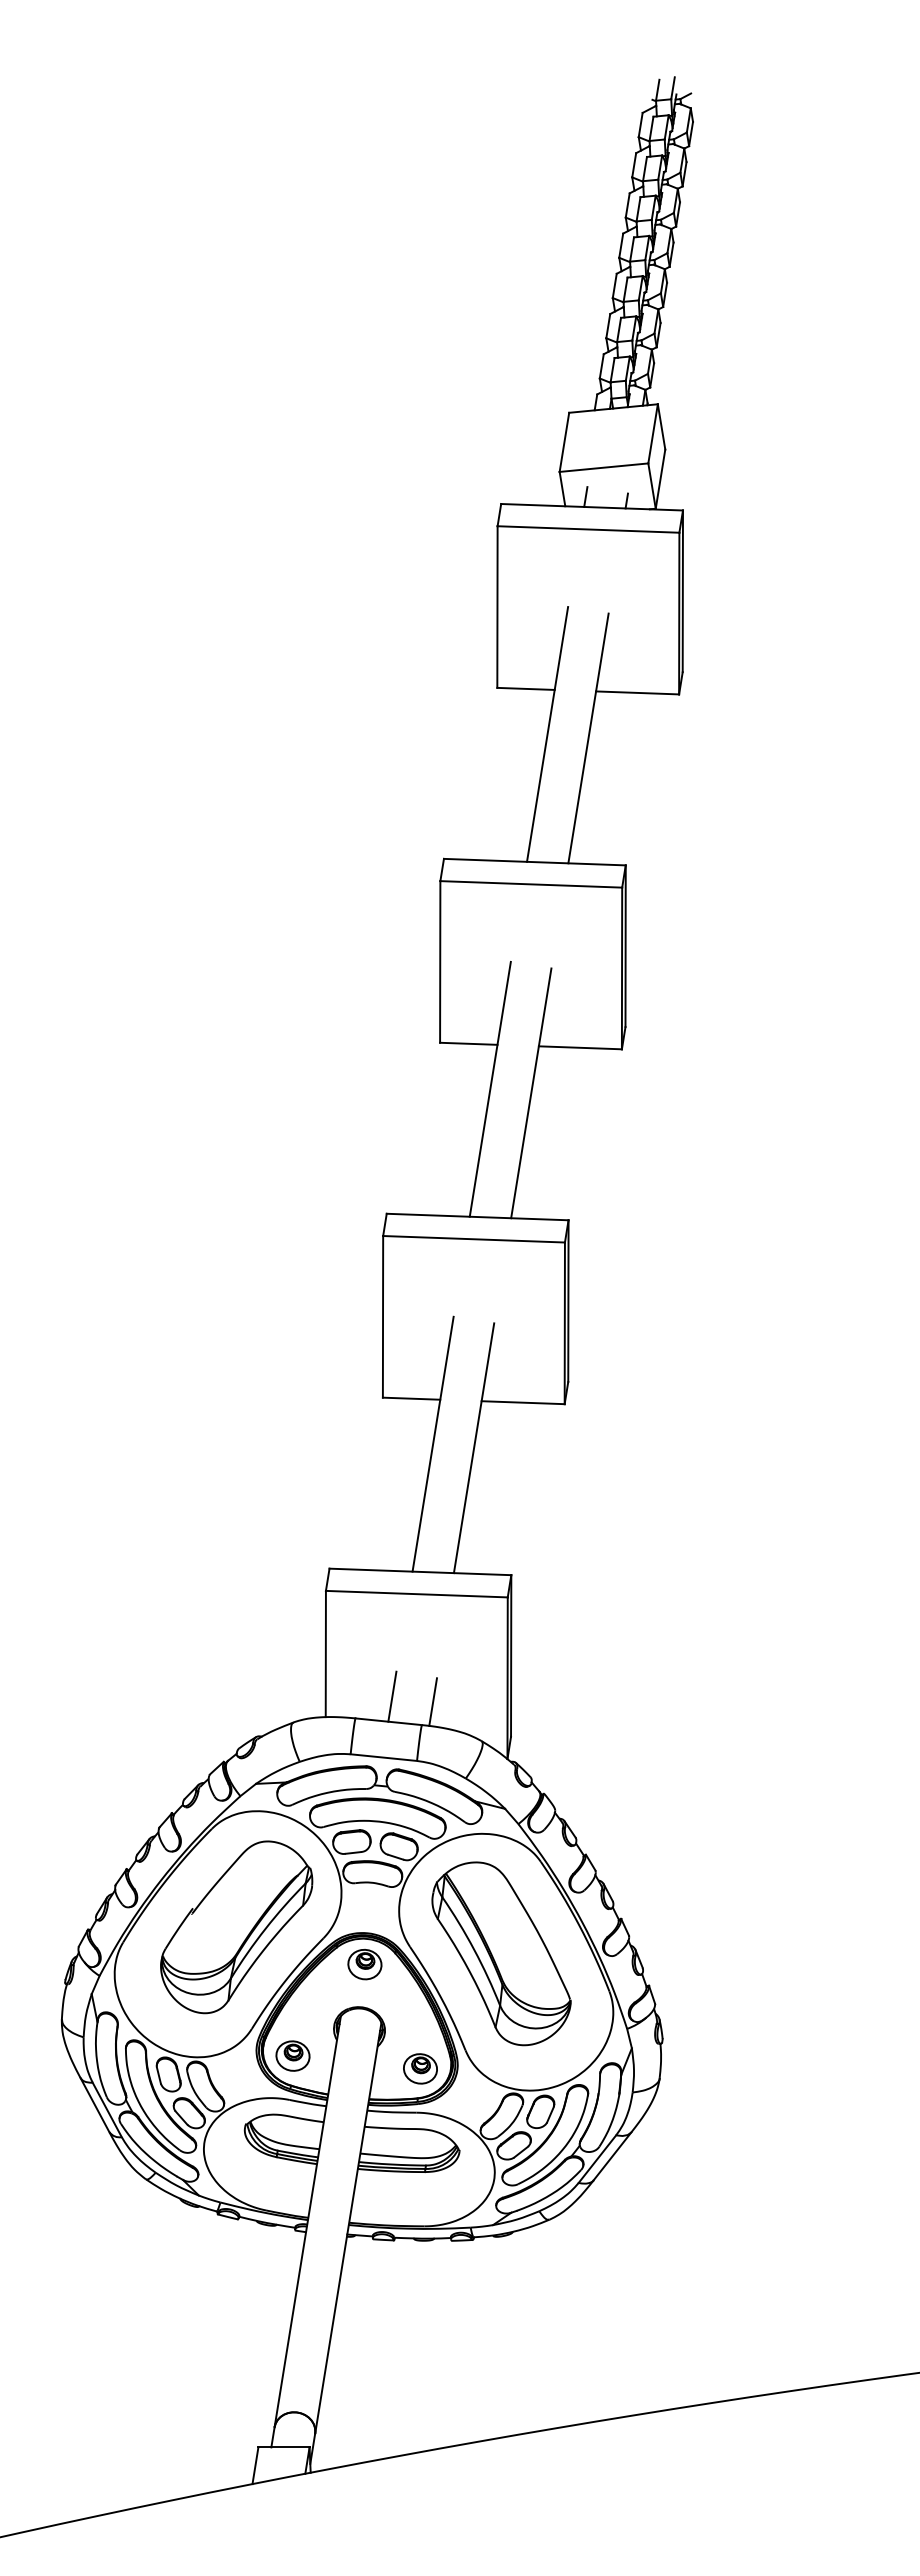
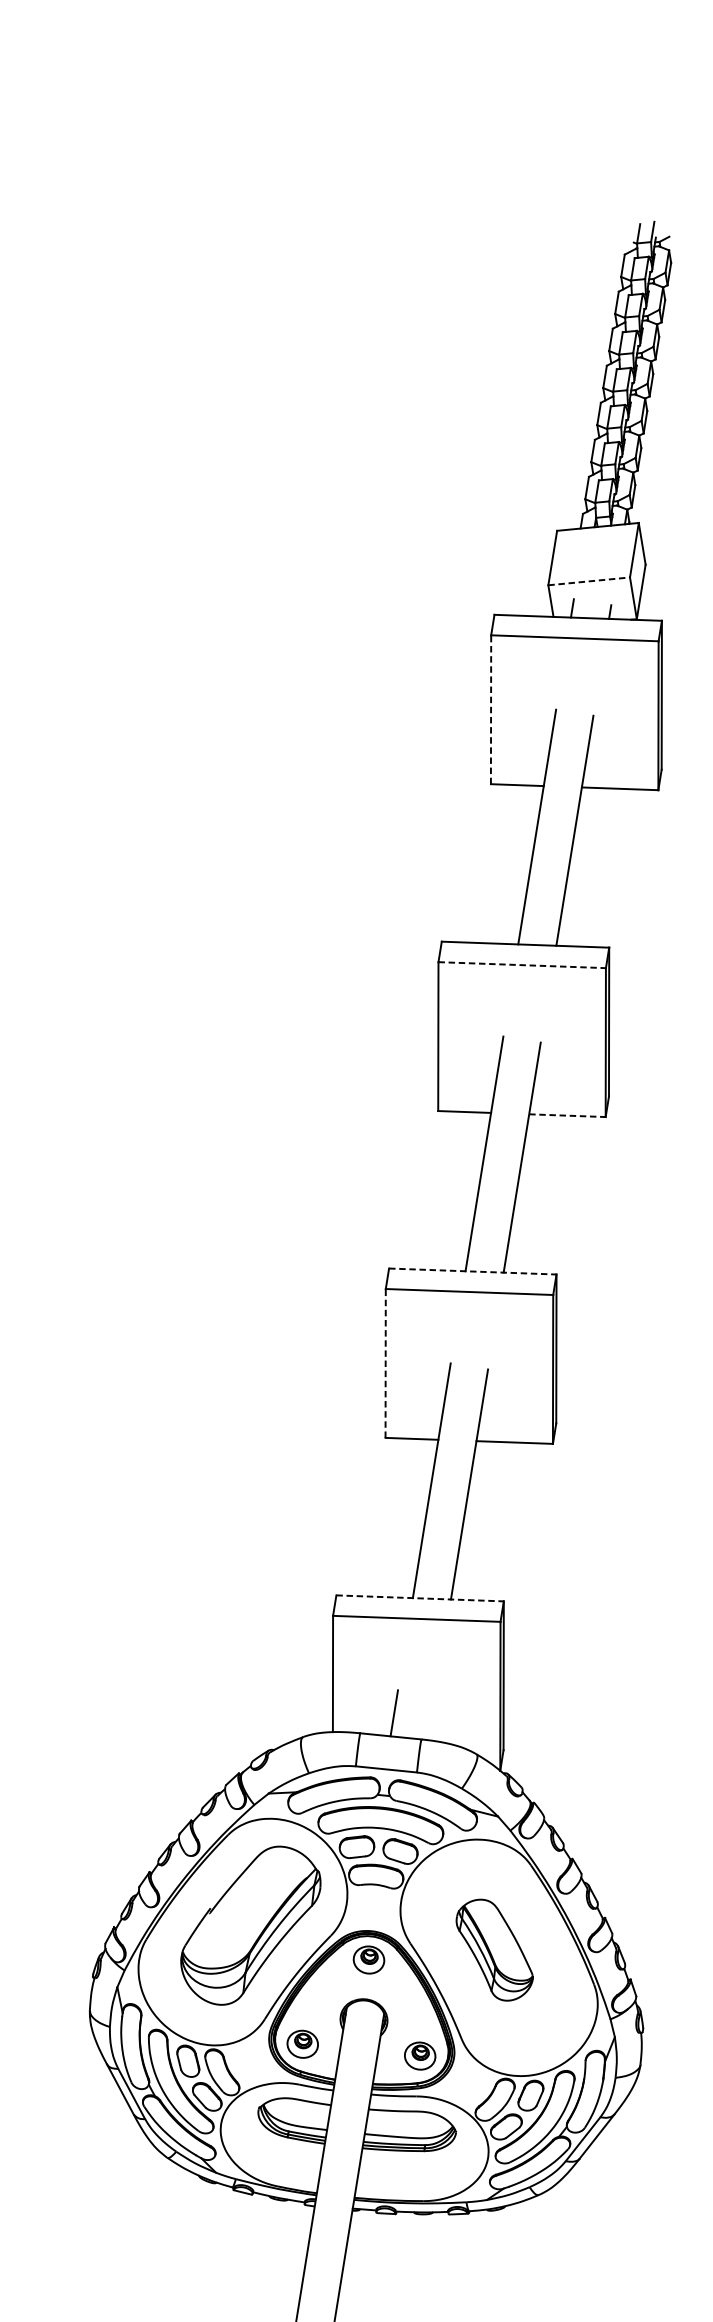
line: (604, 467) -> (589, 581), solid -> dashed
line: (497, 607) -> (491, 710), solid -> dashed
line: (531, 884) -> (522, 965), solid -> dashed
line: (580, 1047) -> (567, 1115), solid -> dashed
line: (477, 1217) -> (472, 1271), solid -> dashed
line: (383, 1316) -> (386, 1363), solid -> dashed
line: (420, 1571) -> (420, 1597), solid -> dashed
line: (432, 1701) -> (431, 1717), removed
part: (501, 1953) -> (494, 1949), size x0.6

